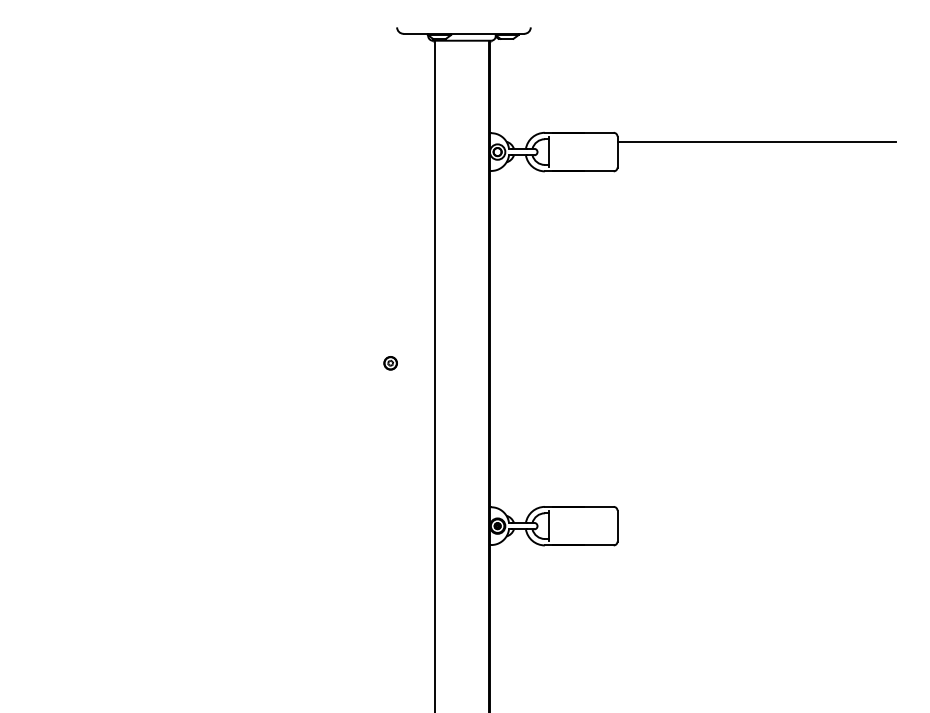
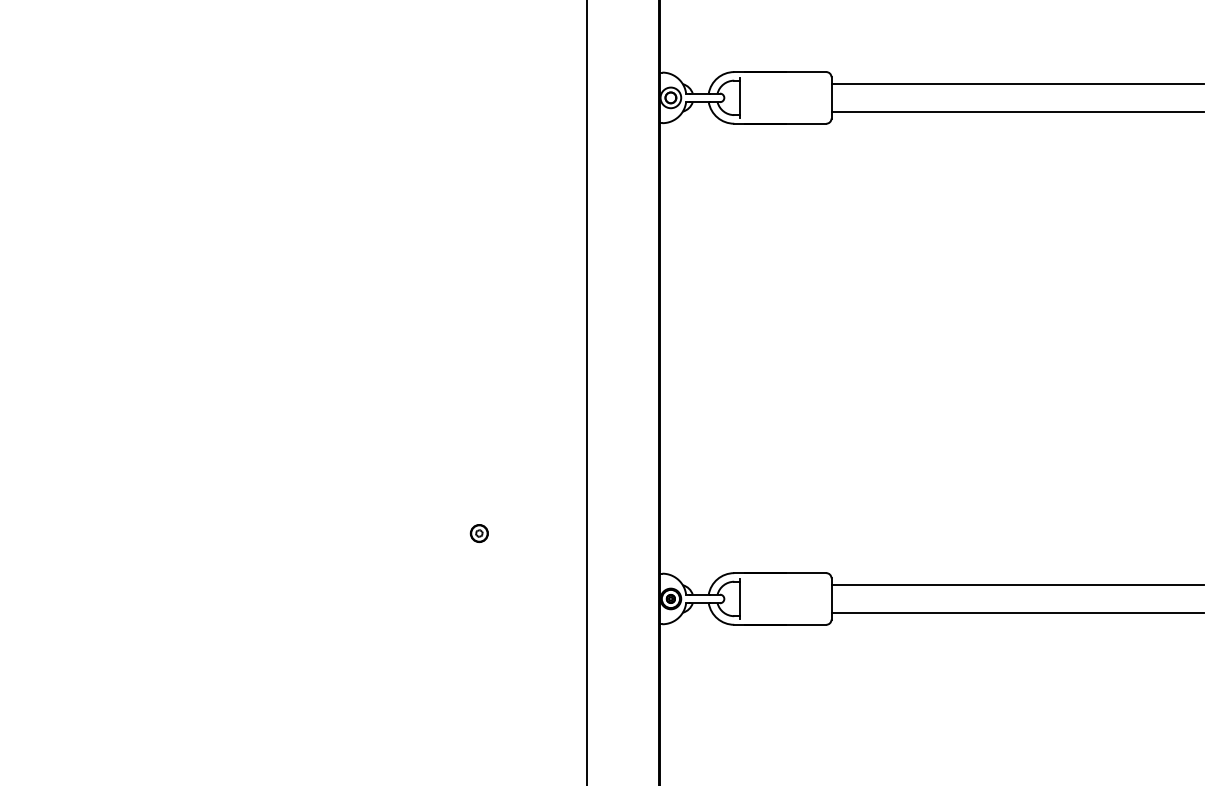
line: (756, 162) -> (1017, 111), added
part: (390, 363) -> (479, 533), moved
line: (756, 515) -> (1017, 584), added
line: (756, 536) -> (1017, 612), added

